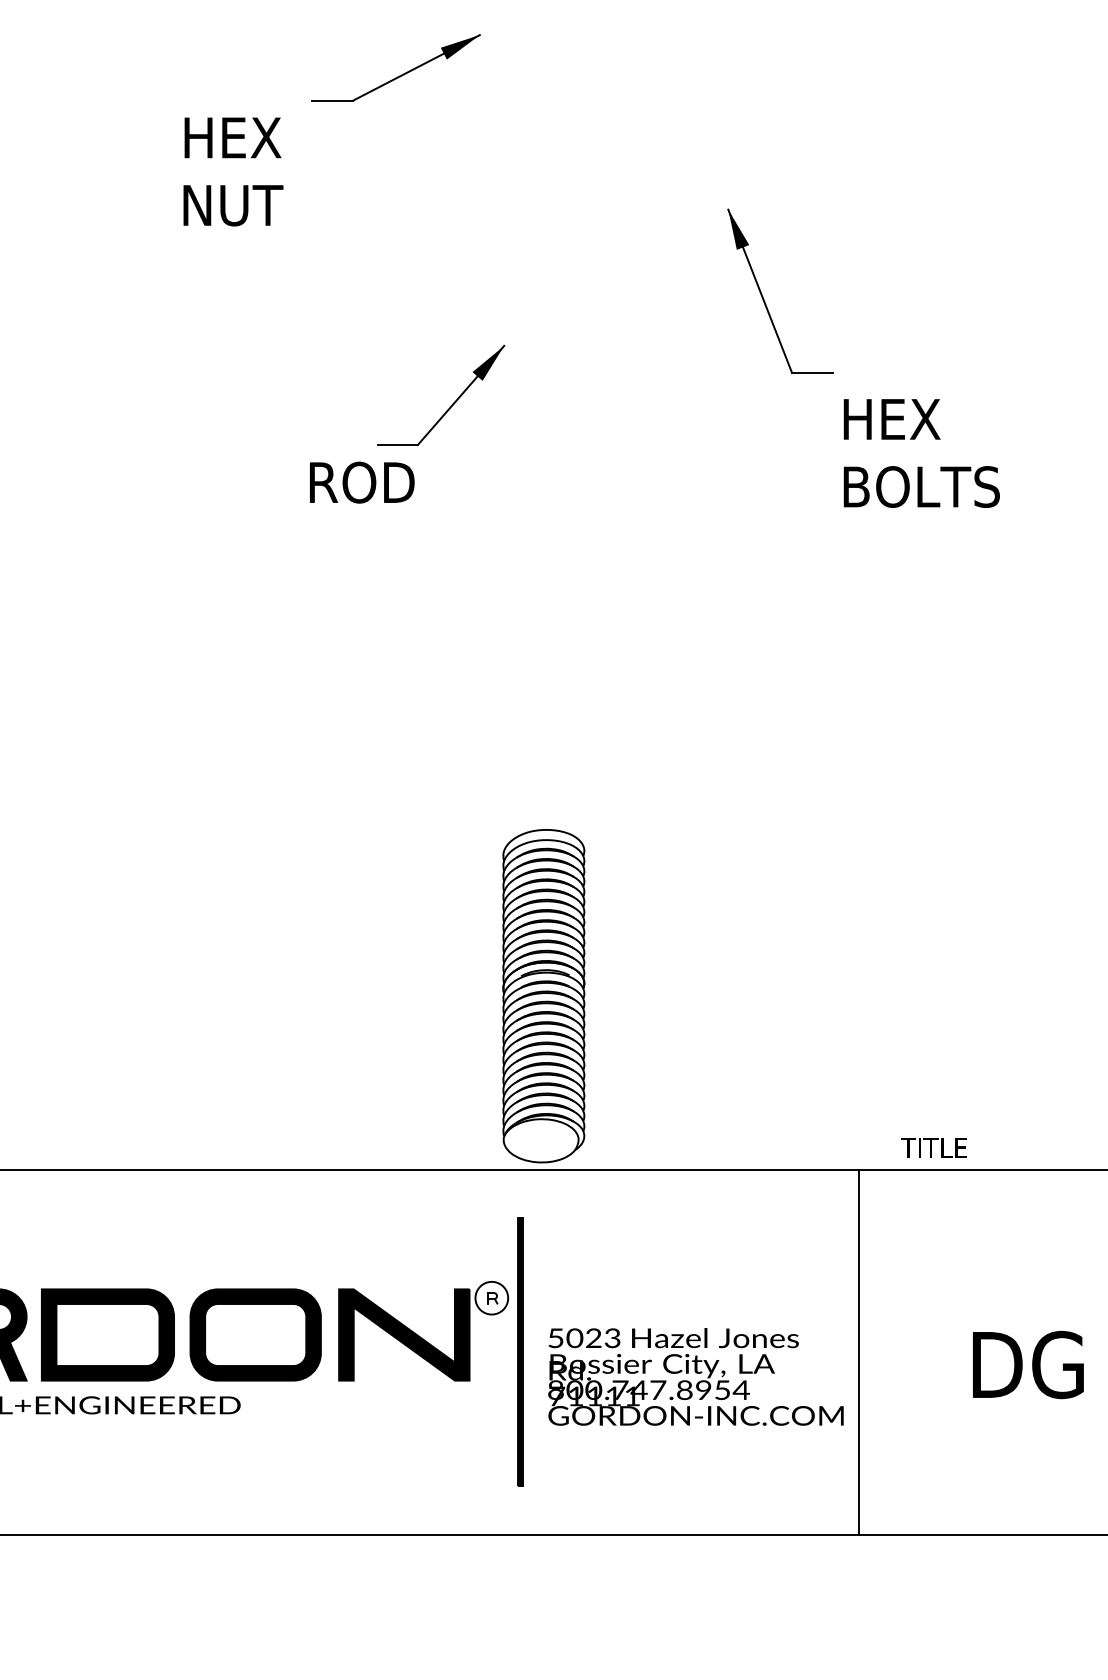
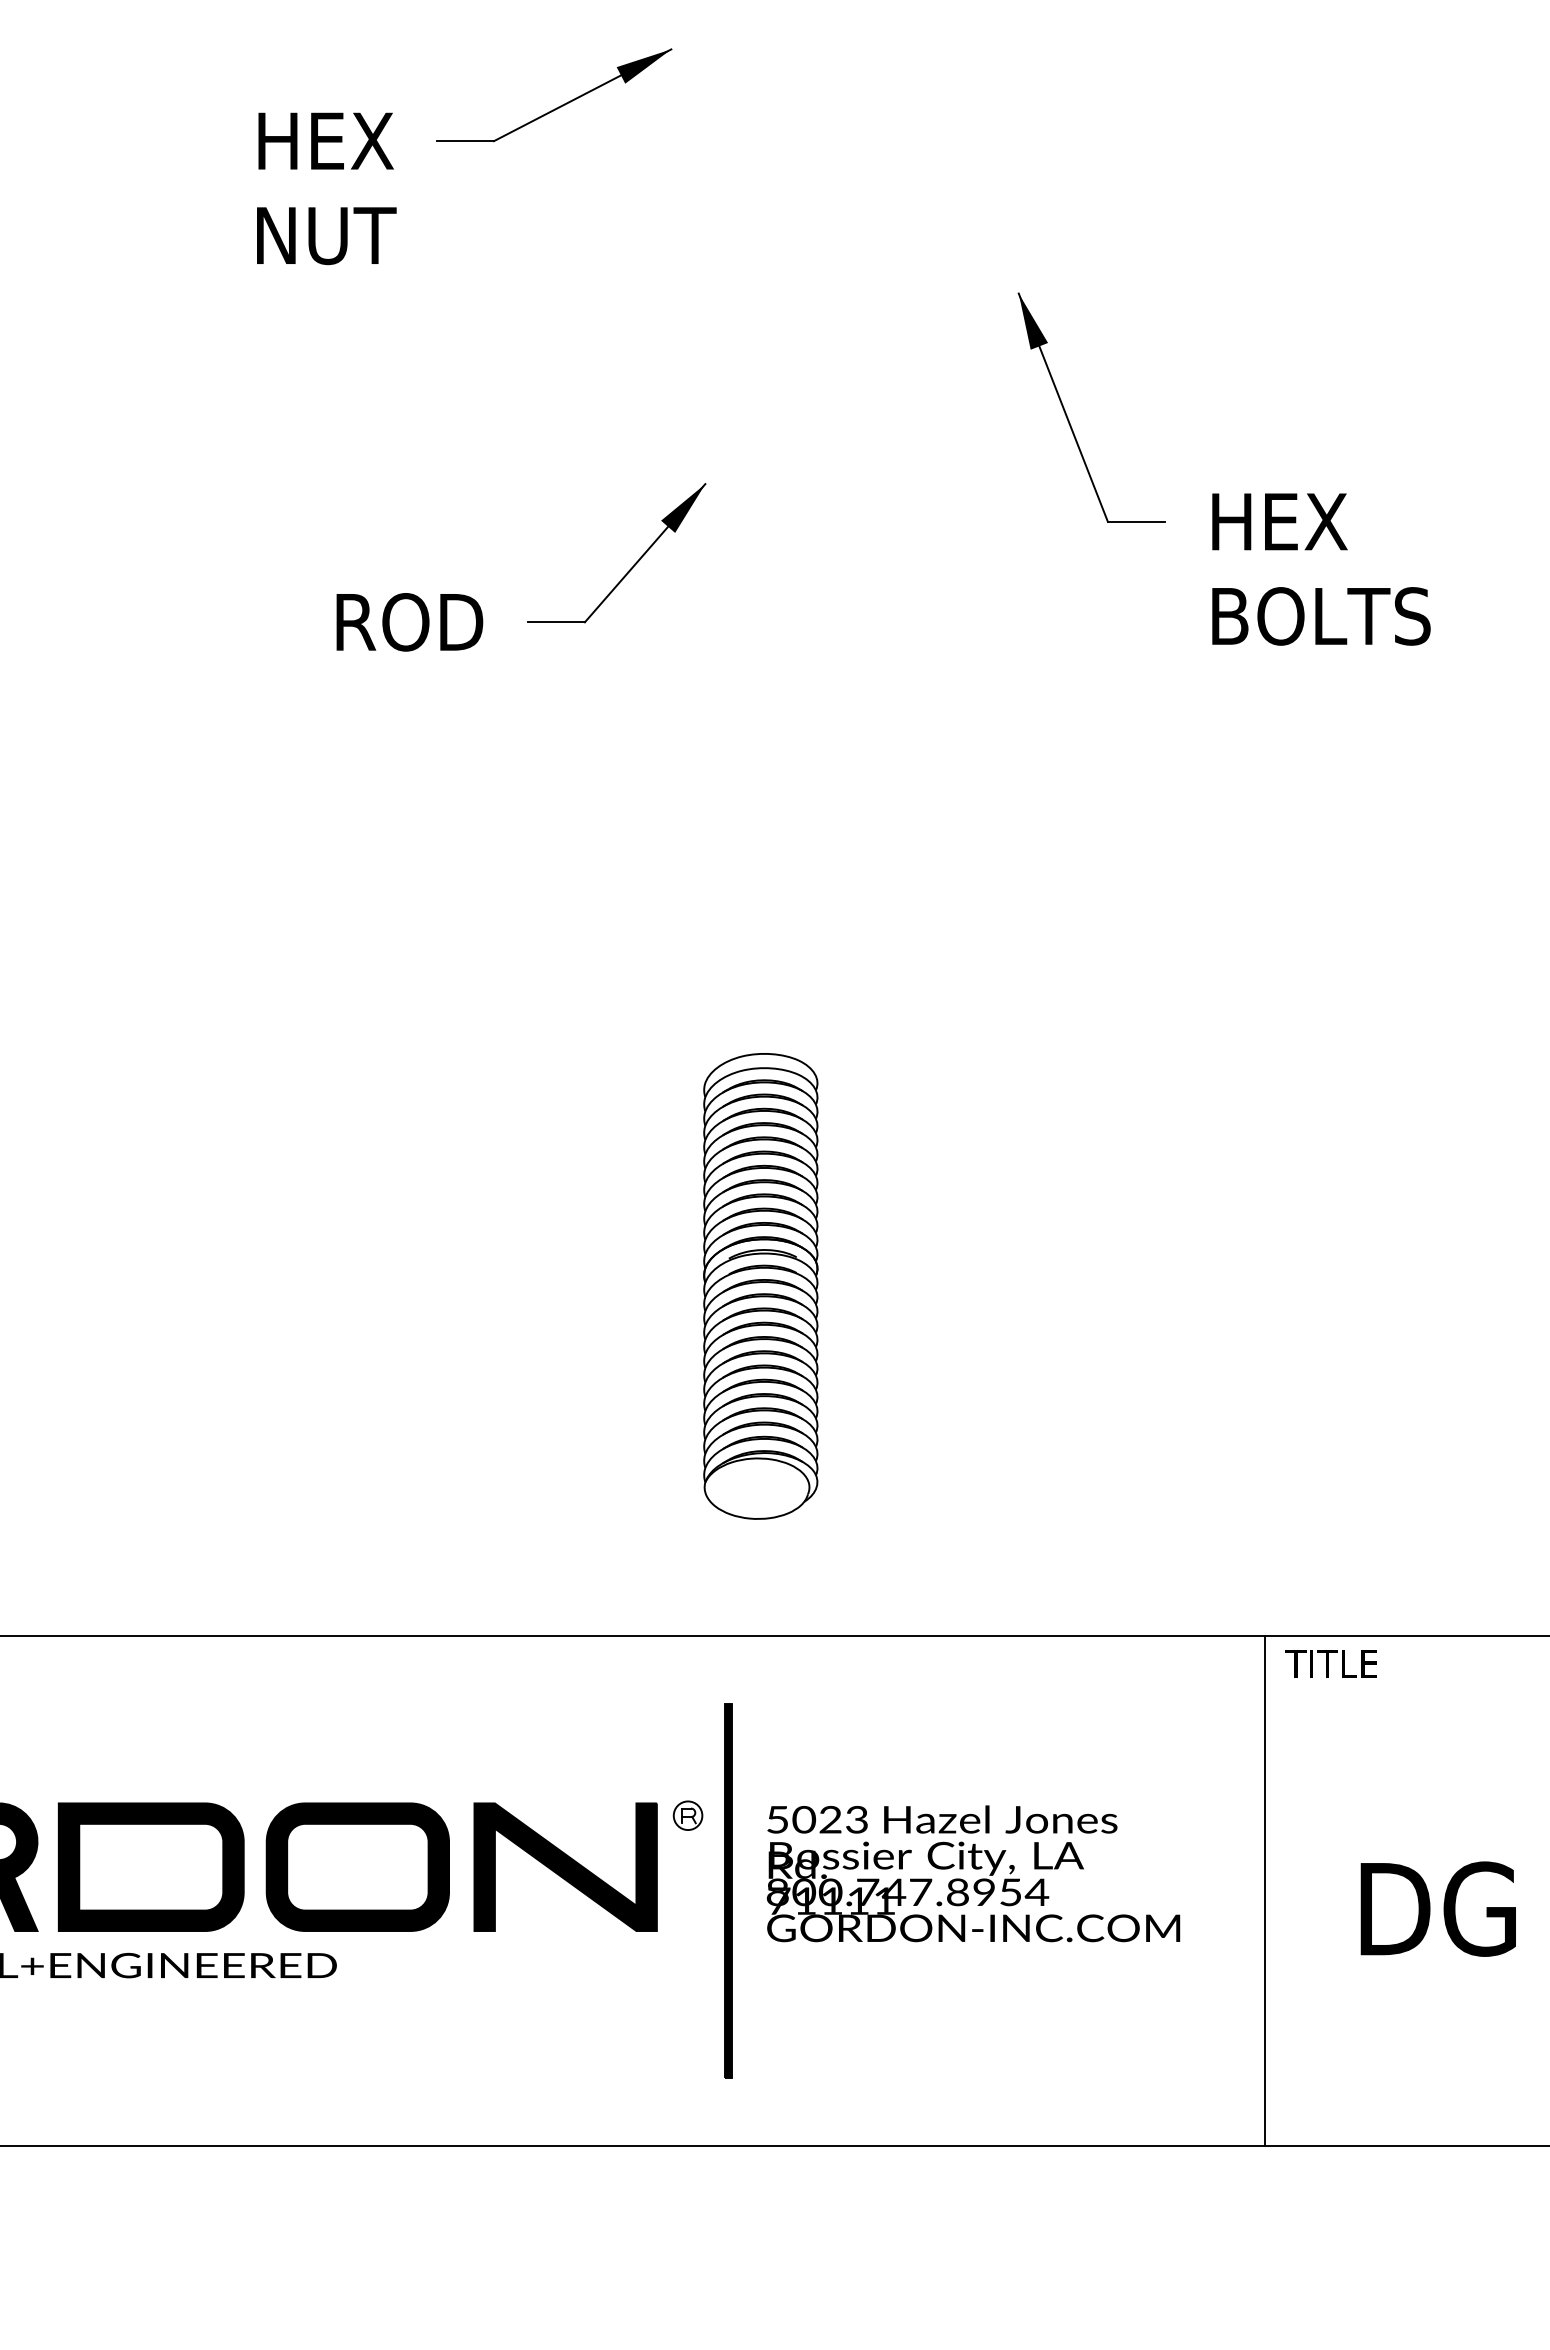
text: (233, 171) -> (326, 188), moved
text: (921, 453) -> (1321, 569), moved
text: (361, 482) -> (409, 622), moved
part: (543, 996) -> (760, 1286), moved
text: (933, 1147) -> (1330, 1663), moved
circle: (491, 1298) -> (687, 1815), size x0.62
line: (858, 1351) -> (1264, 1890), moved
text: (695, 1376) -> (973, 1873), moved

